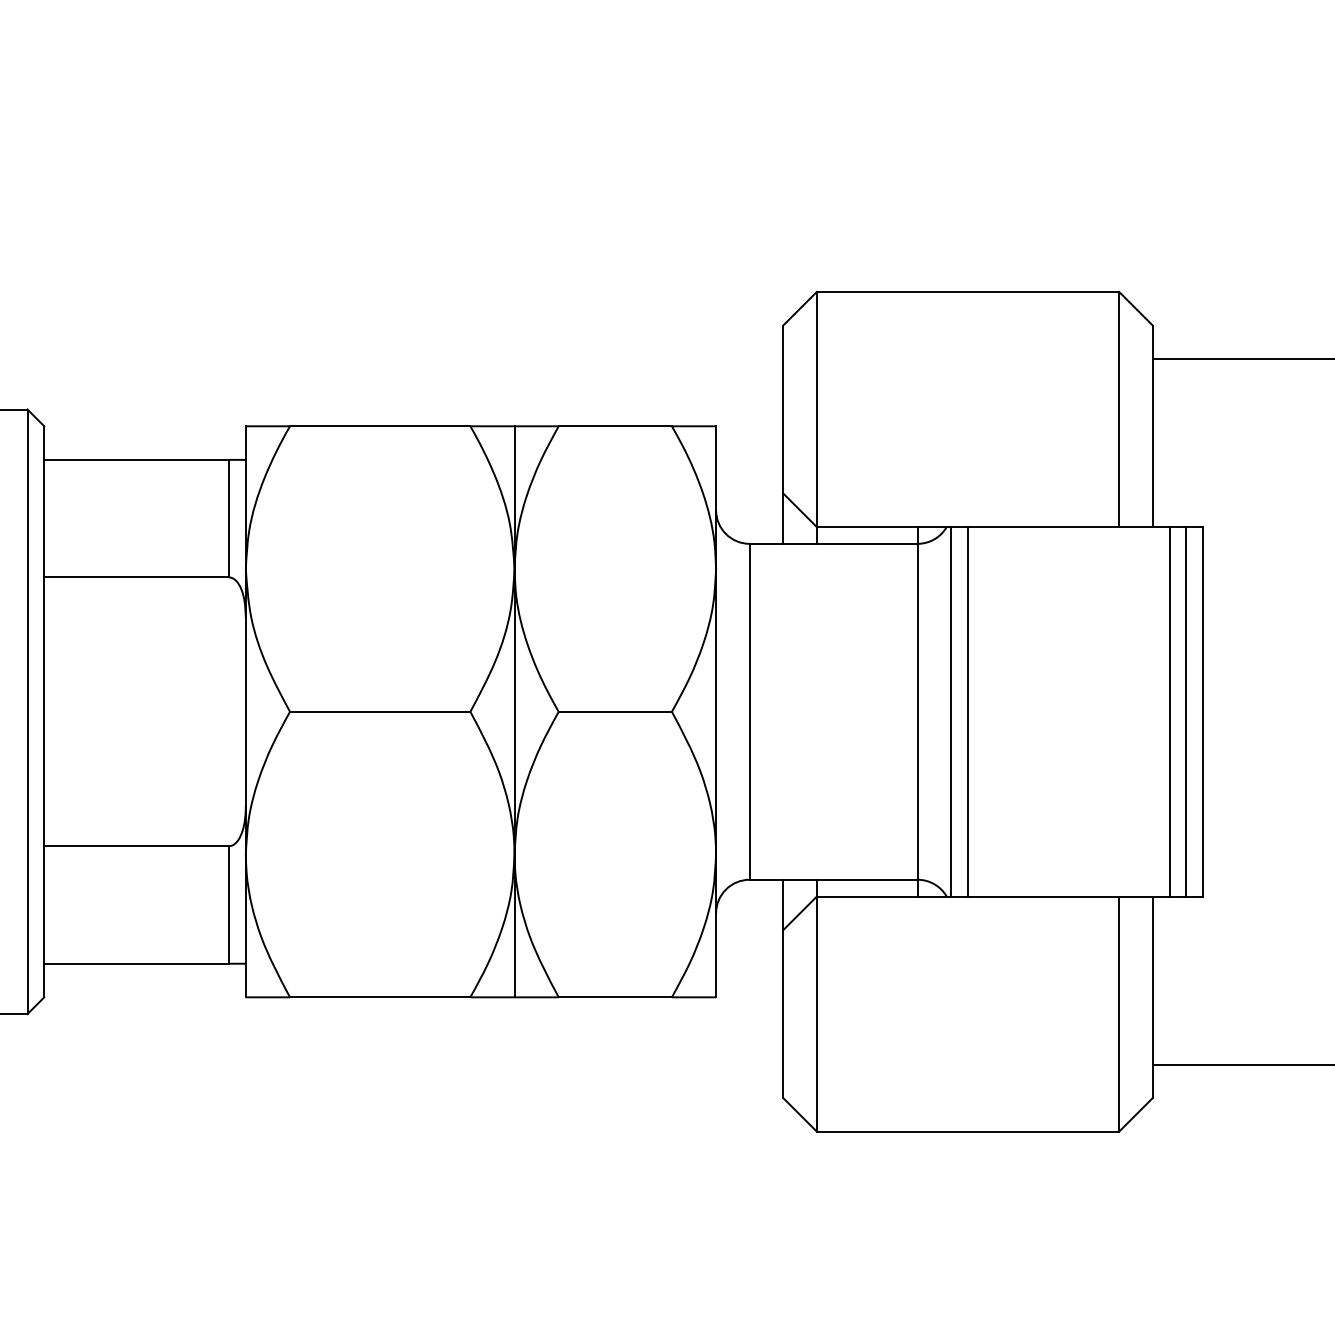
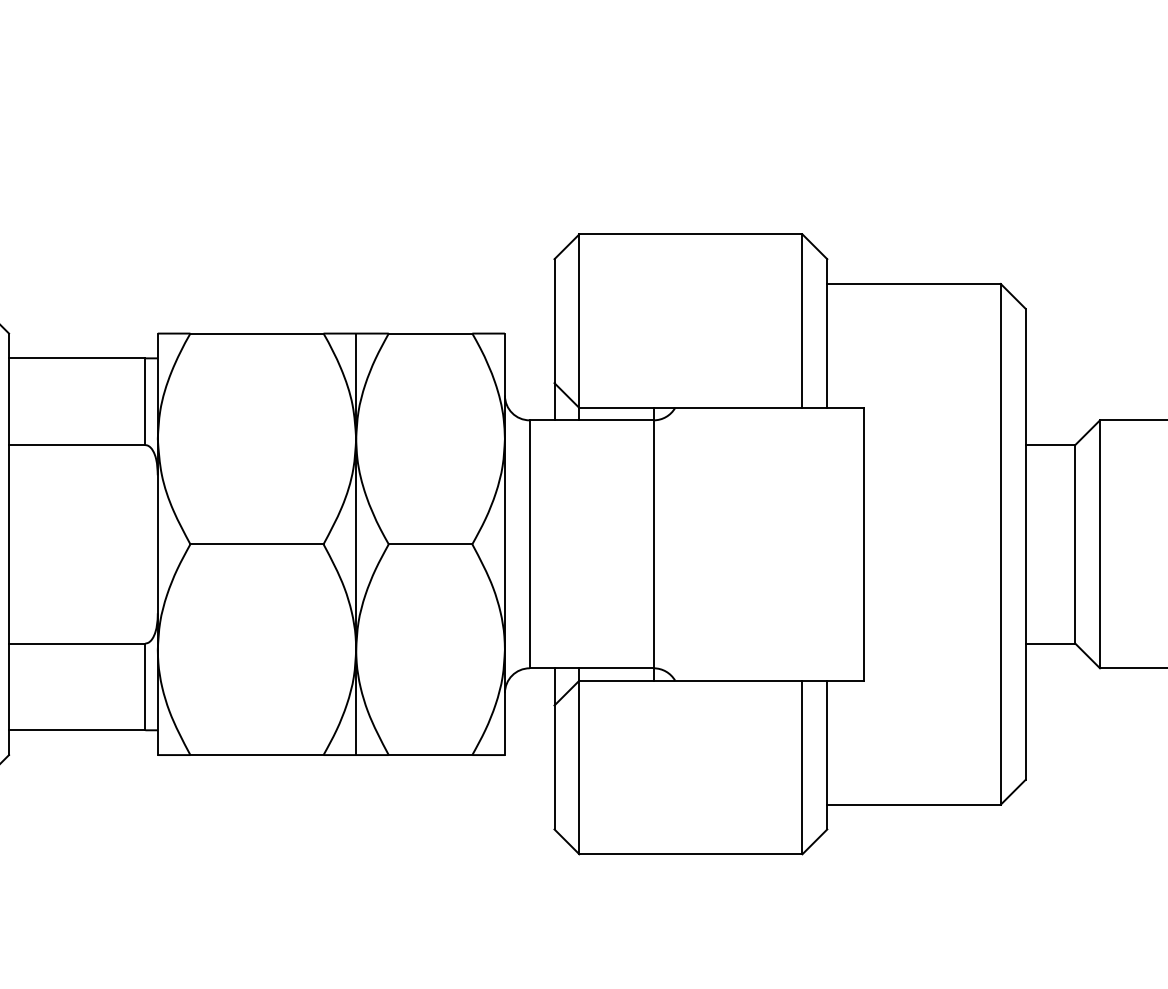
line: (951, 710) -> (678, 543), removed
line: (967, 710) -> (690, 543), removed
line: (1169, 710) -> (839, 543), removed
line: (1186, 710) -> (852, 543), removed

